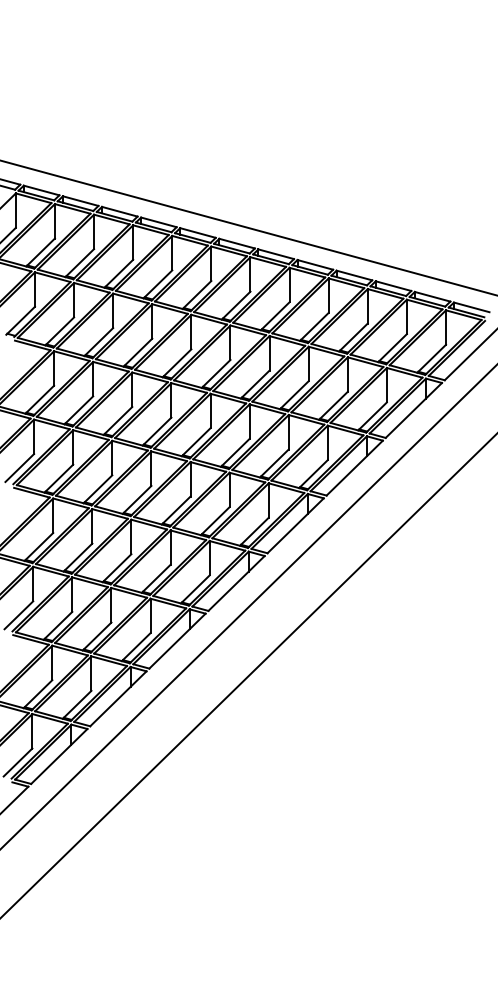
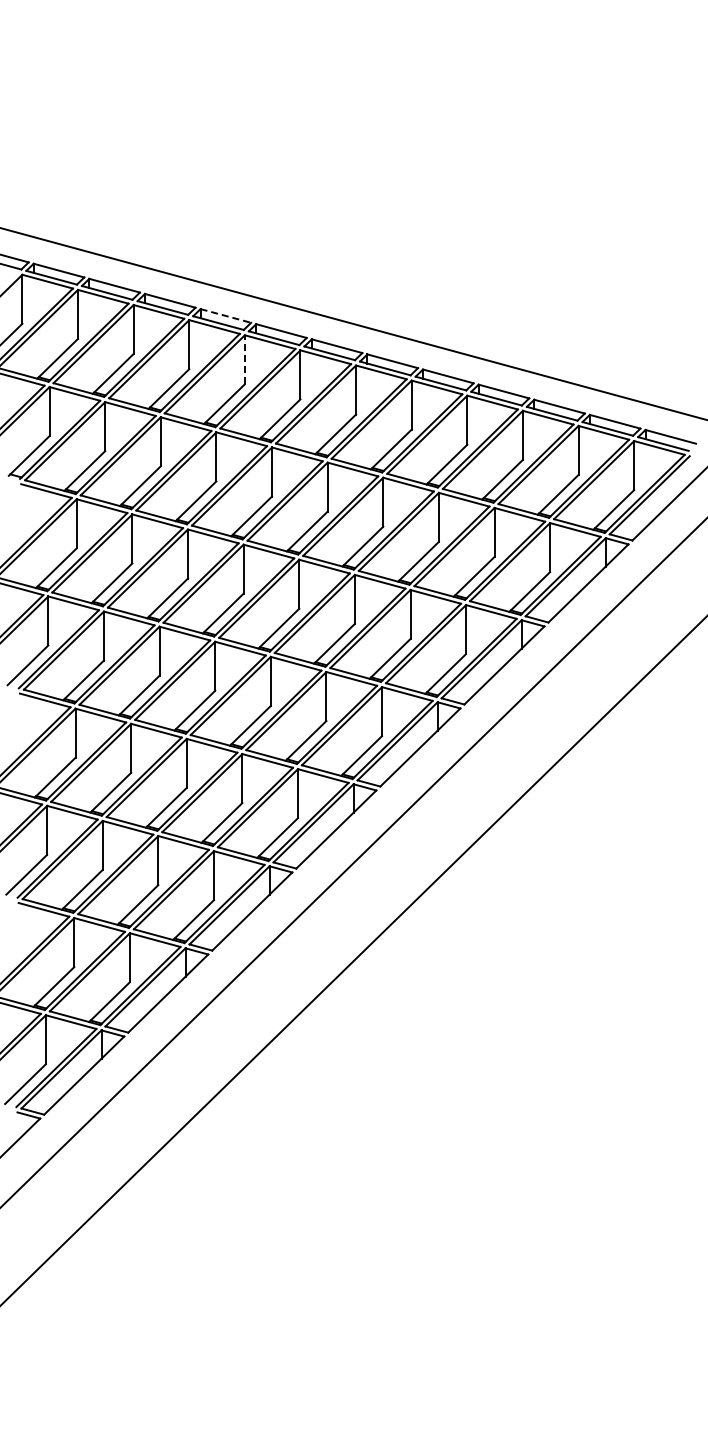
line: (159, 222) -> (226, 316), solid -> dashed
line: (172, 252) -> (244, 359), solid -> dashed

